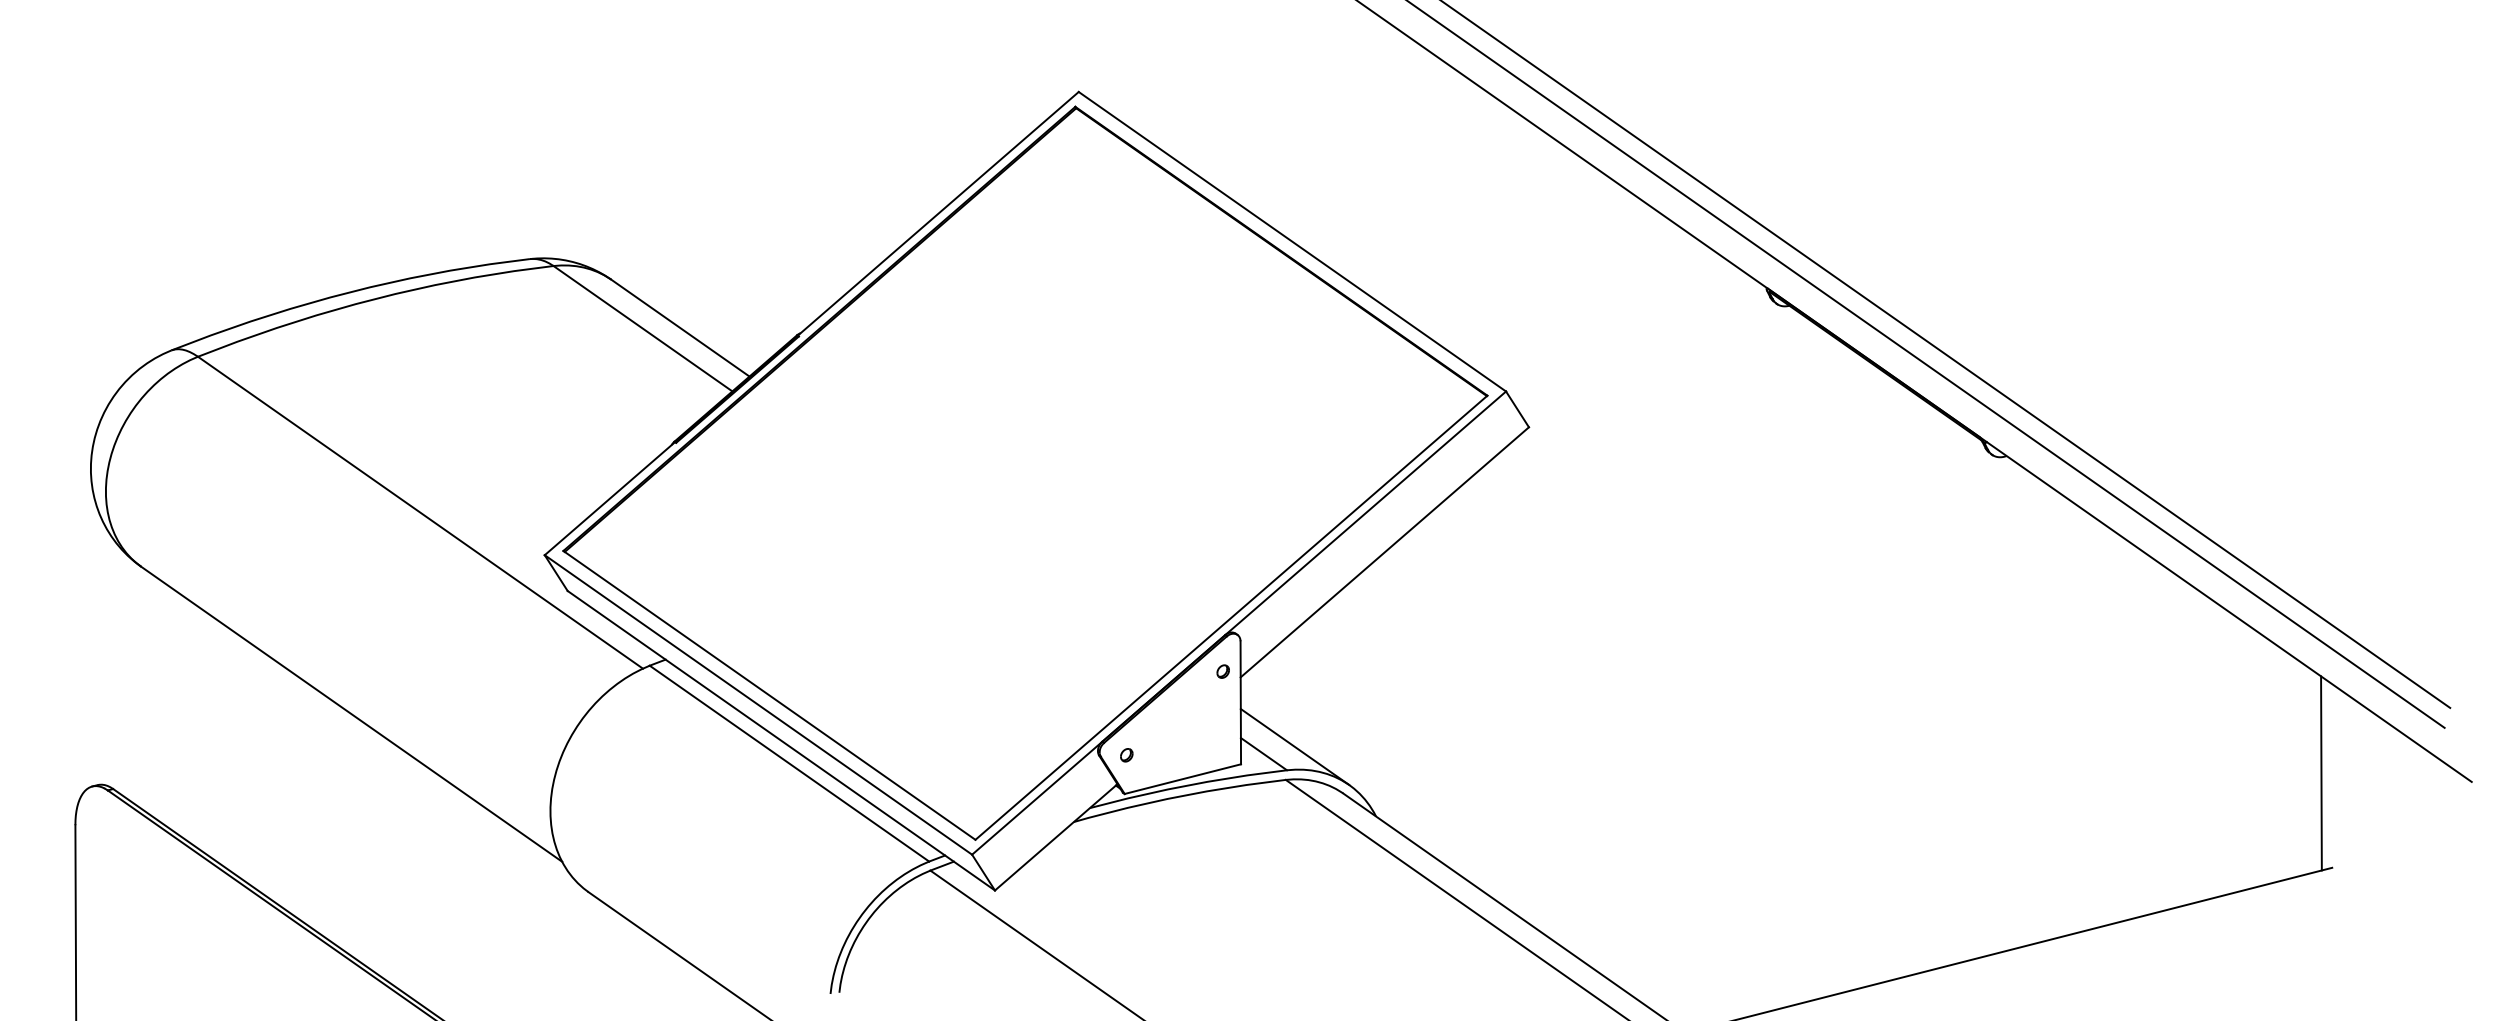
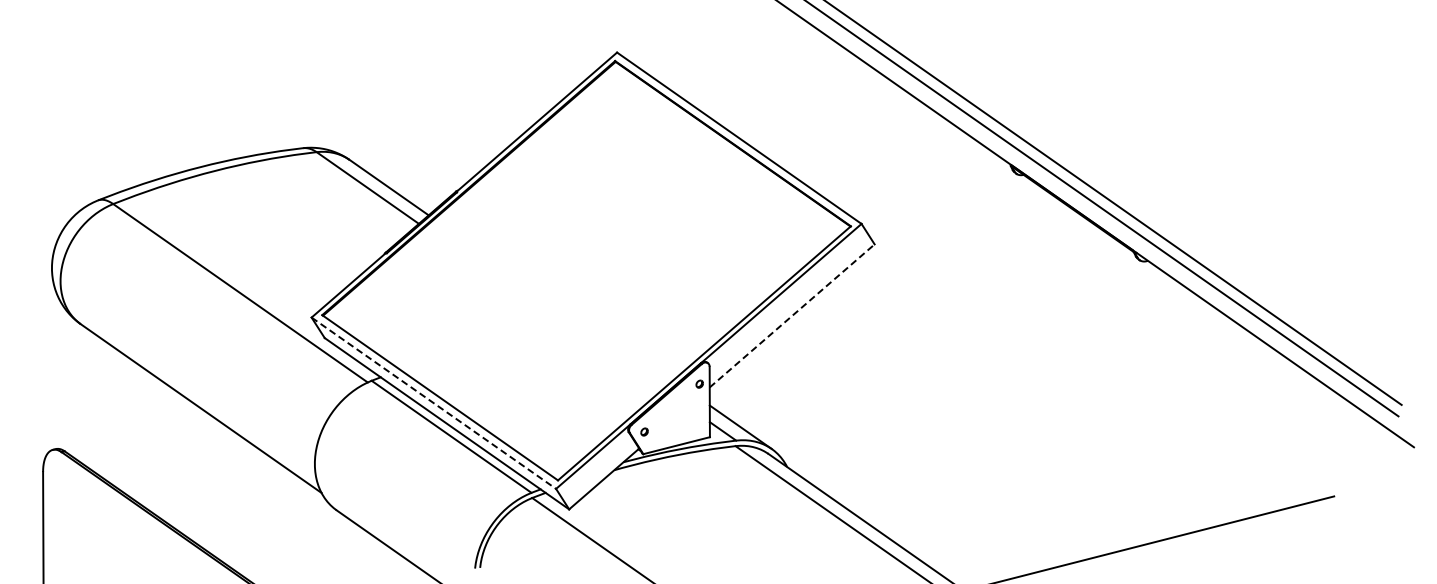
line: (1385, 551) -> (792, 315), solid -> dashed
line: (759, 705) -> (434, 403), solid -> dashed
line: (2320, 771) -> (1327, 441), removed

